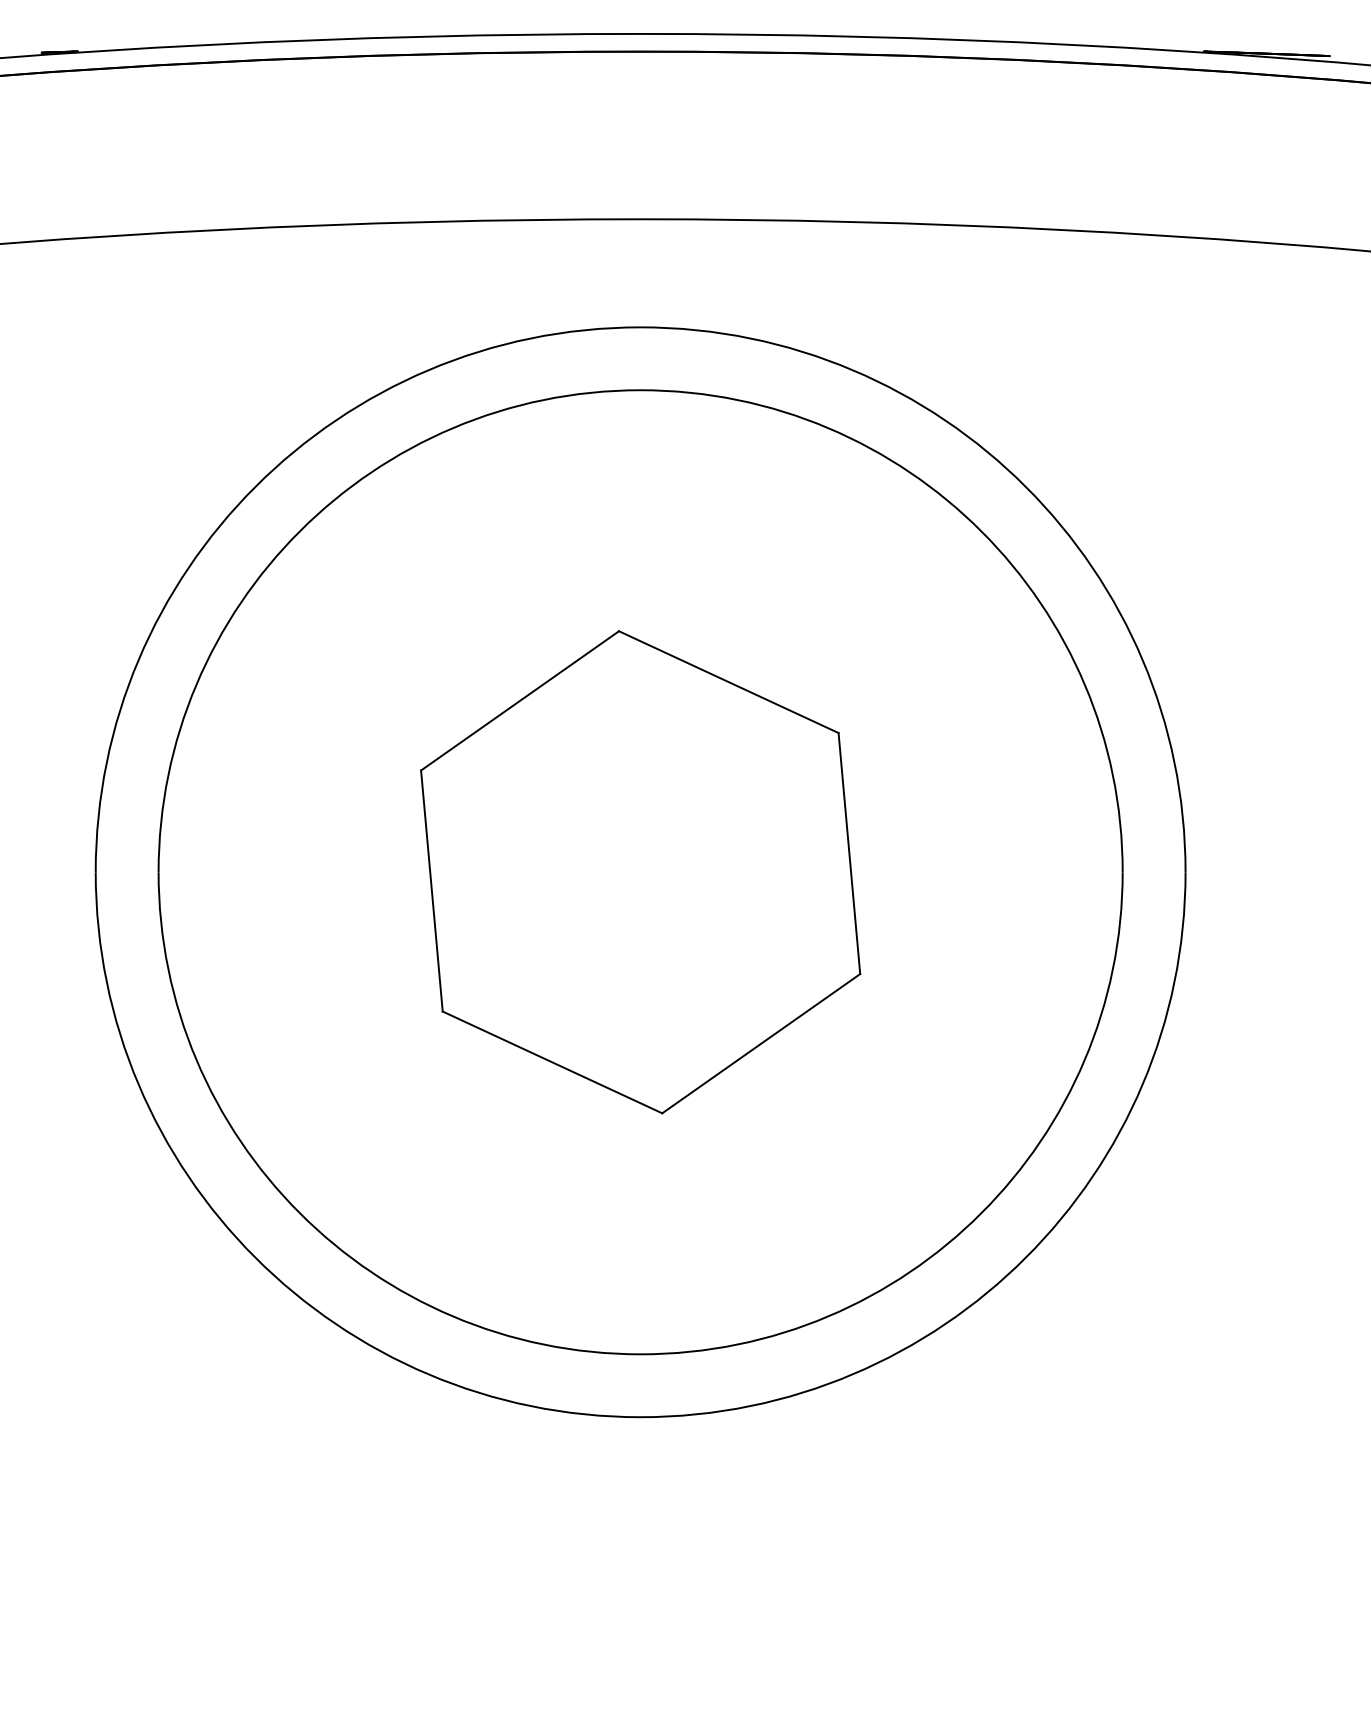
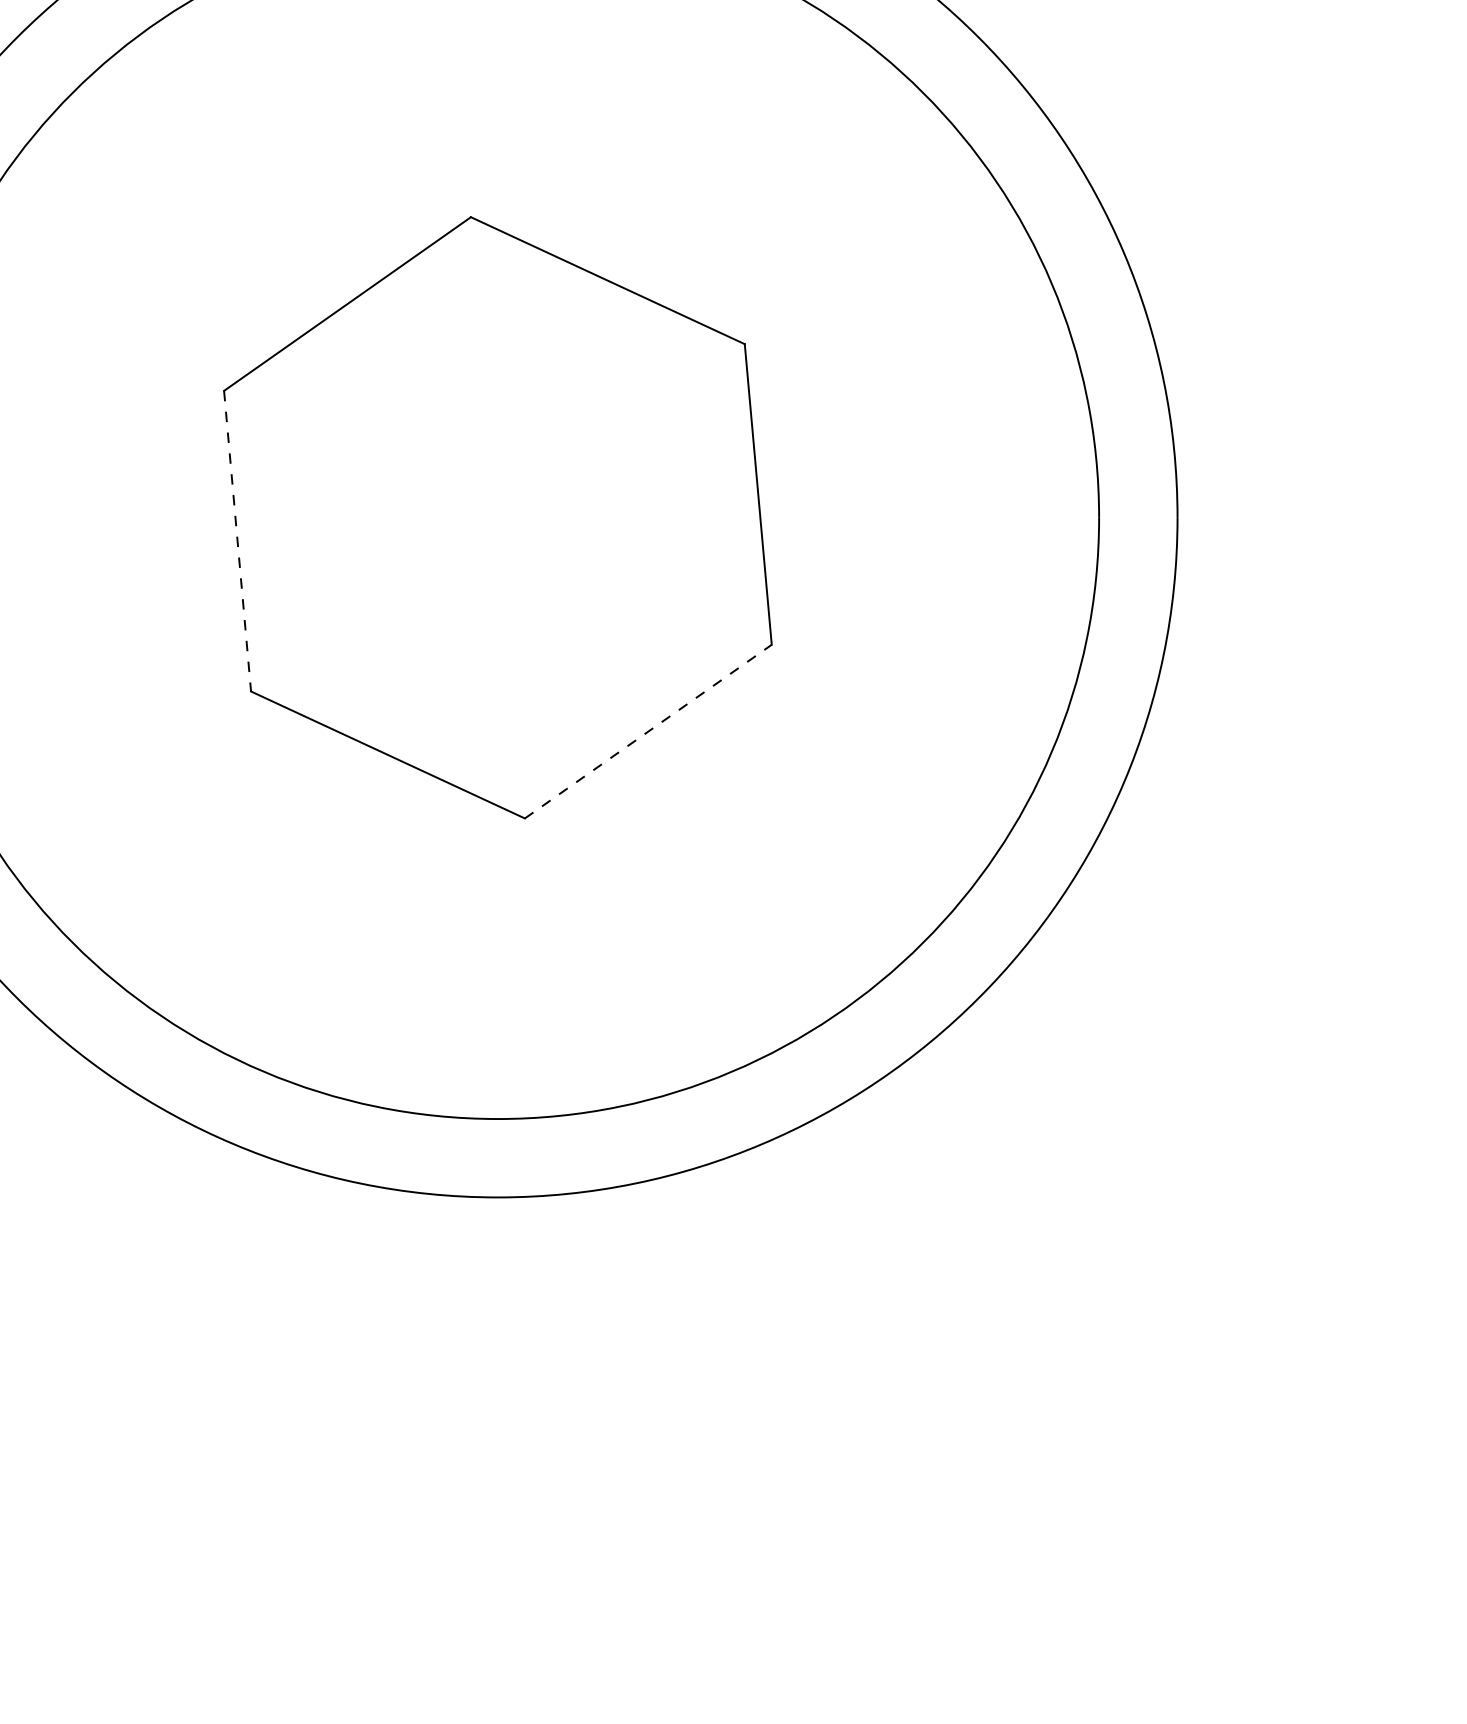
line: (431, 891) -> (237, 541), solid -> dashed
line: (761, 1043) -> (648, 731), solid -> dashed

